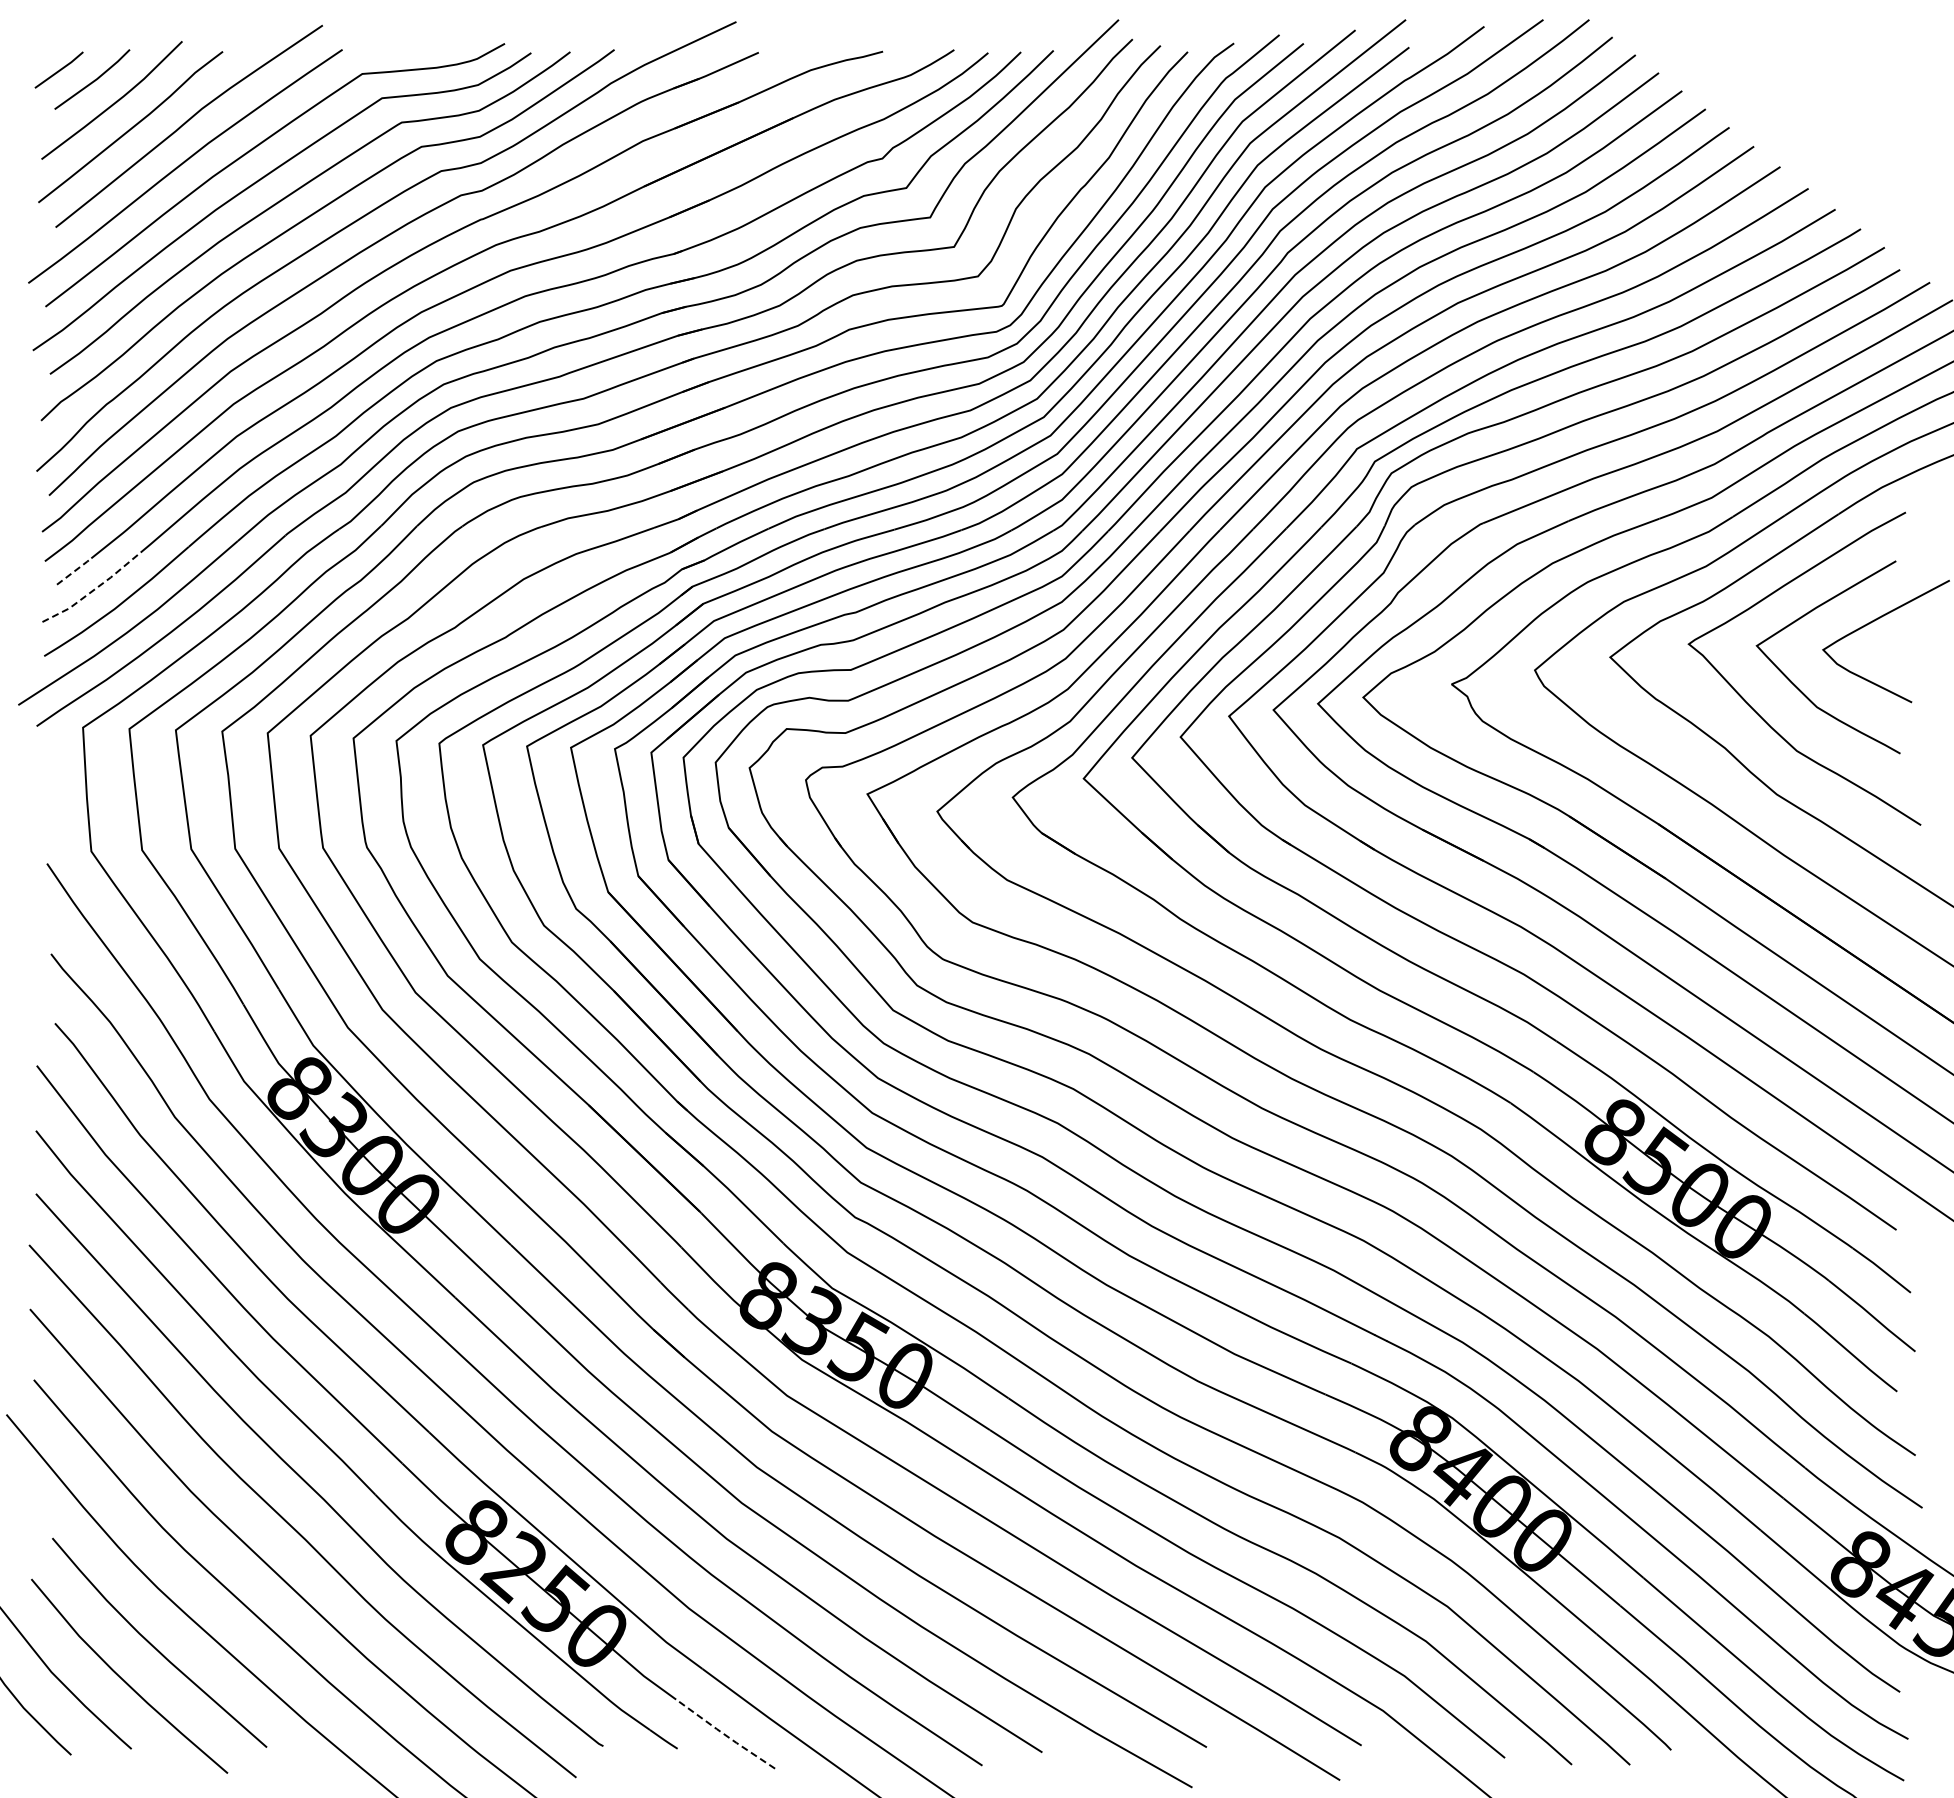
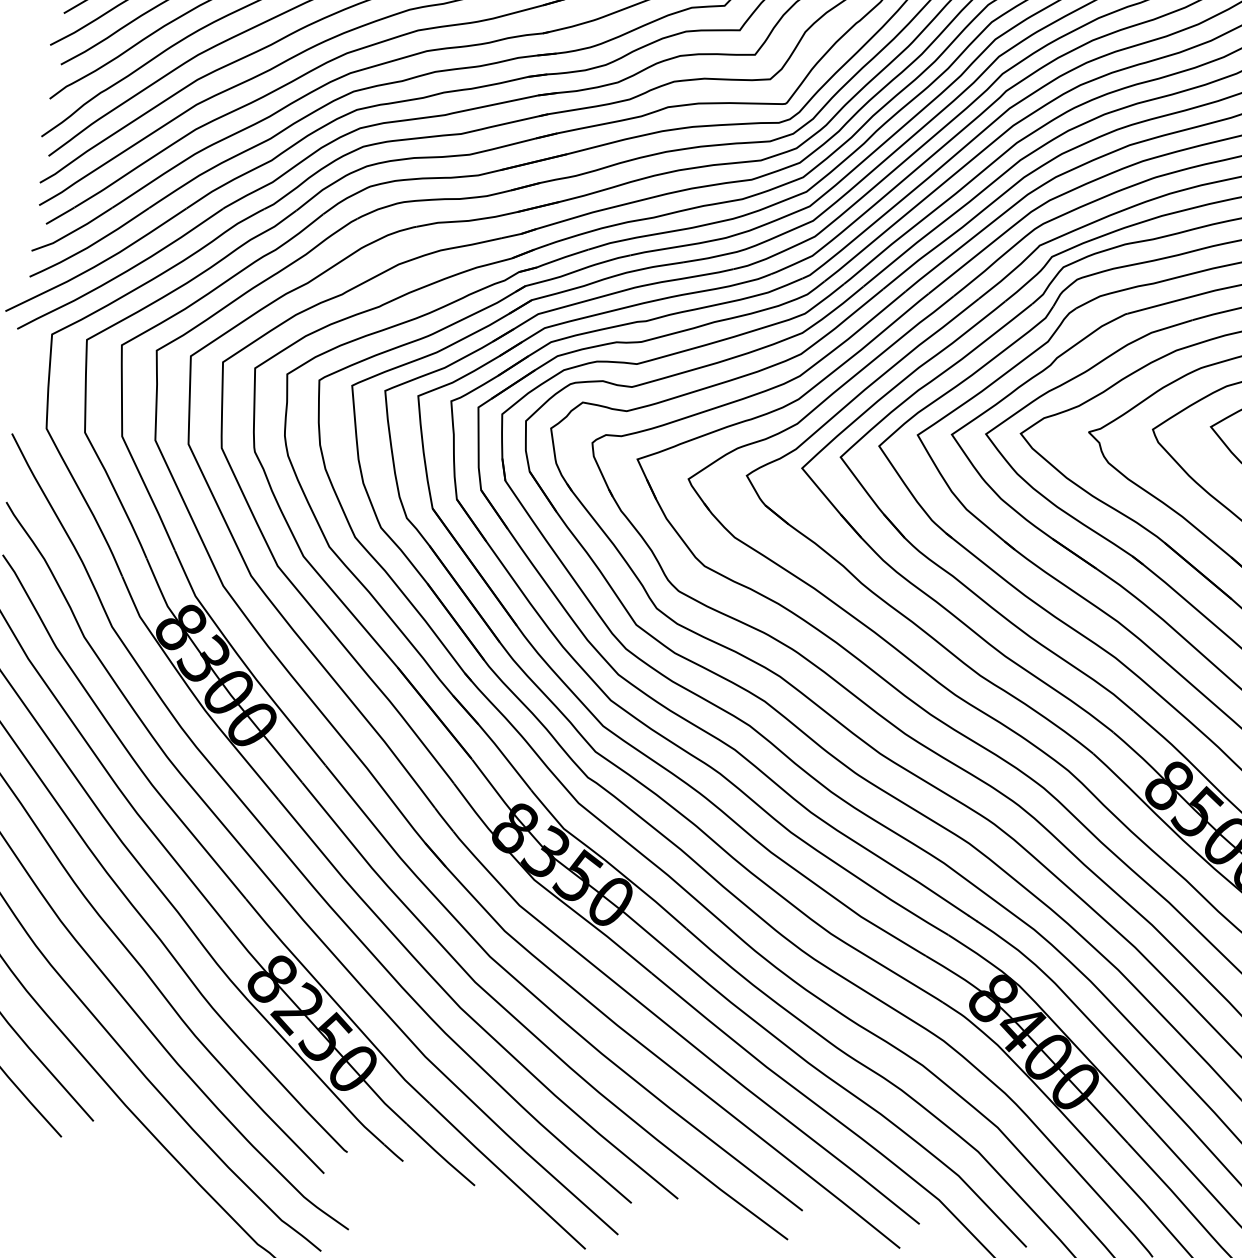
line: (75, 570) -> (61, 215), dashed -> solid
line: (93, 590) -> (73, 231), dashed -> solid
line: (724, 1734) -> (440, 1155), dashed -> solid

